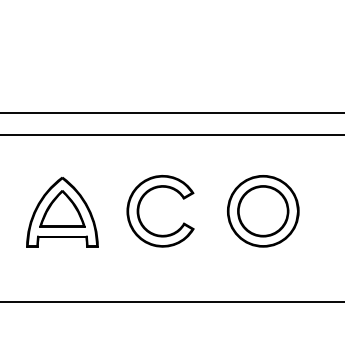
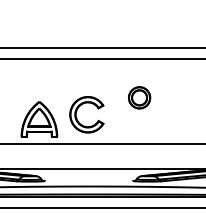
part: (141, 204) -> (77, 111), moved
part: (262, 210) -> (139, 97), size x0.6
part: (62, 212) -> (39, 119), moved

